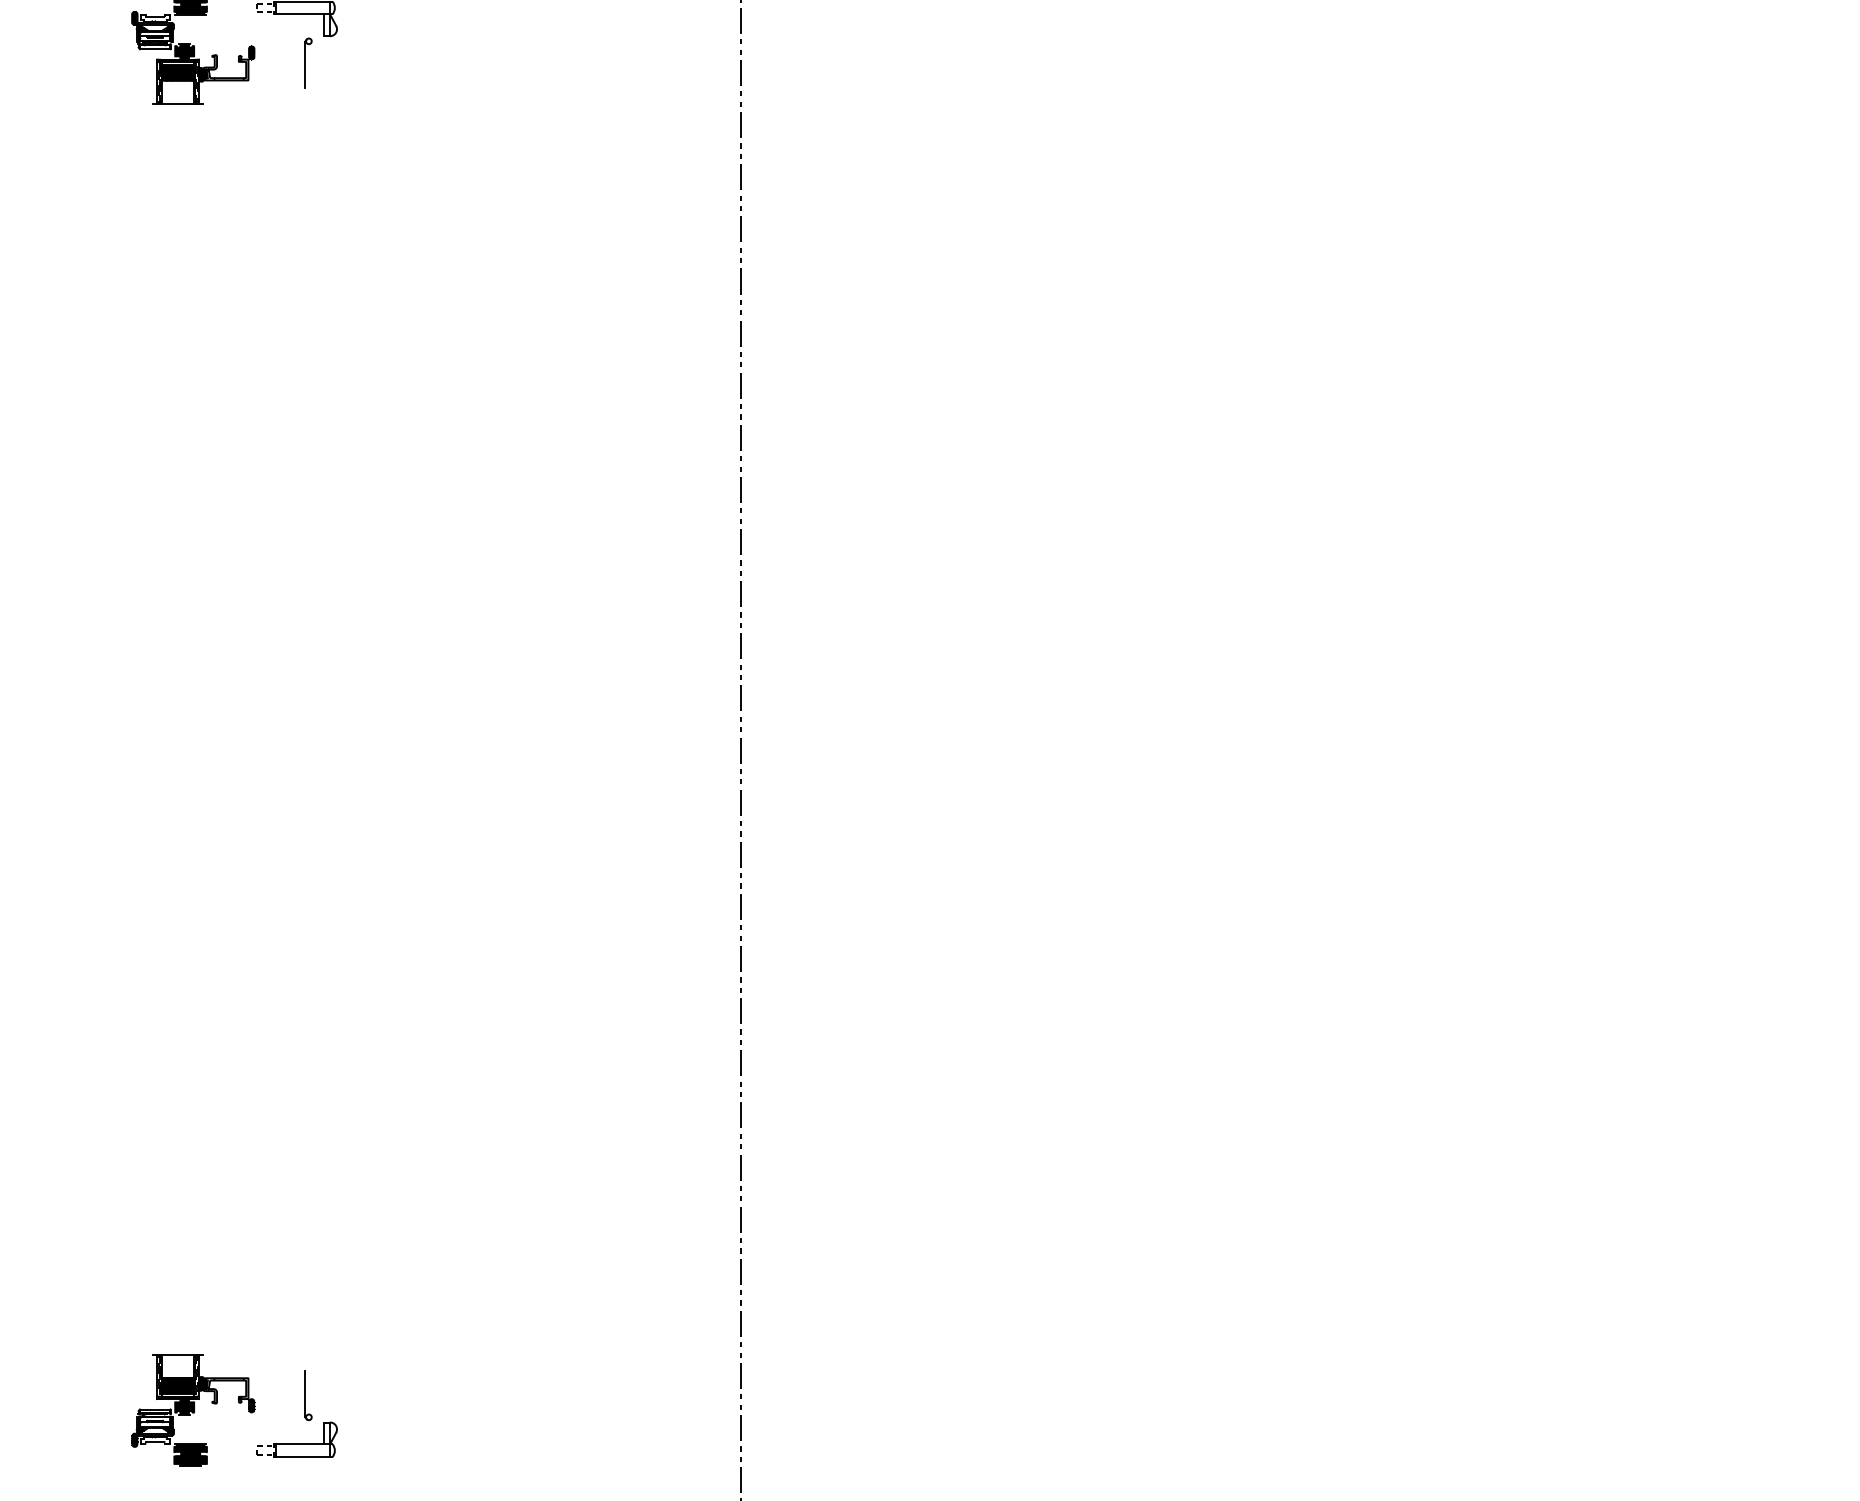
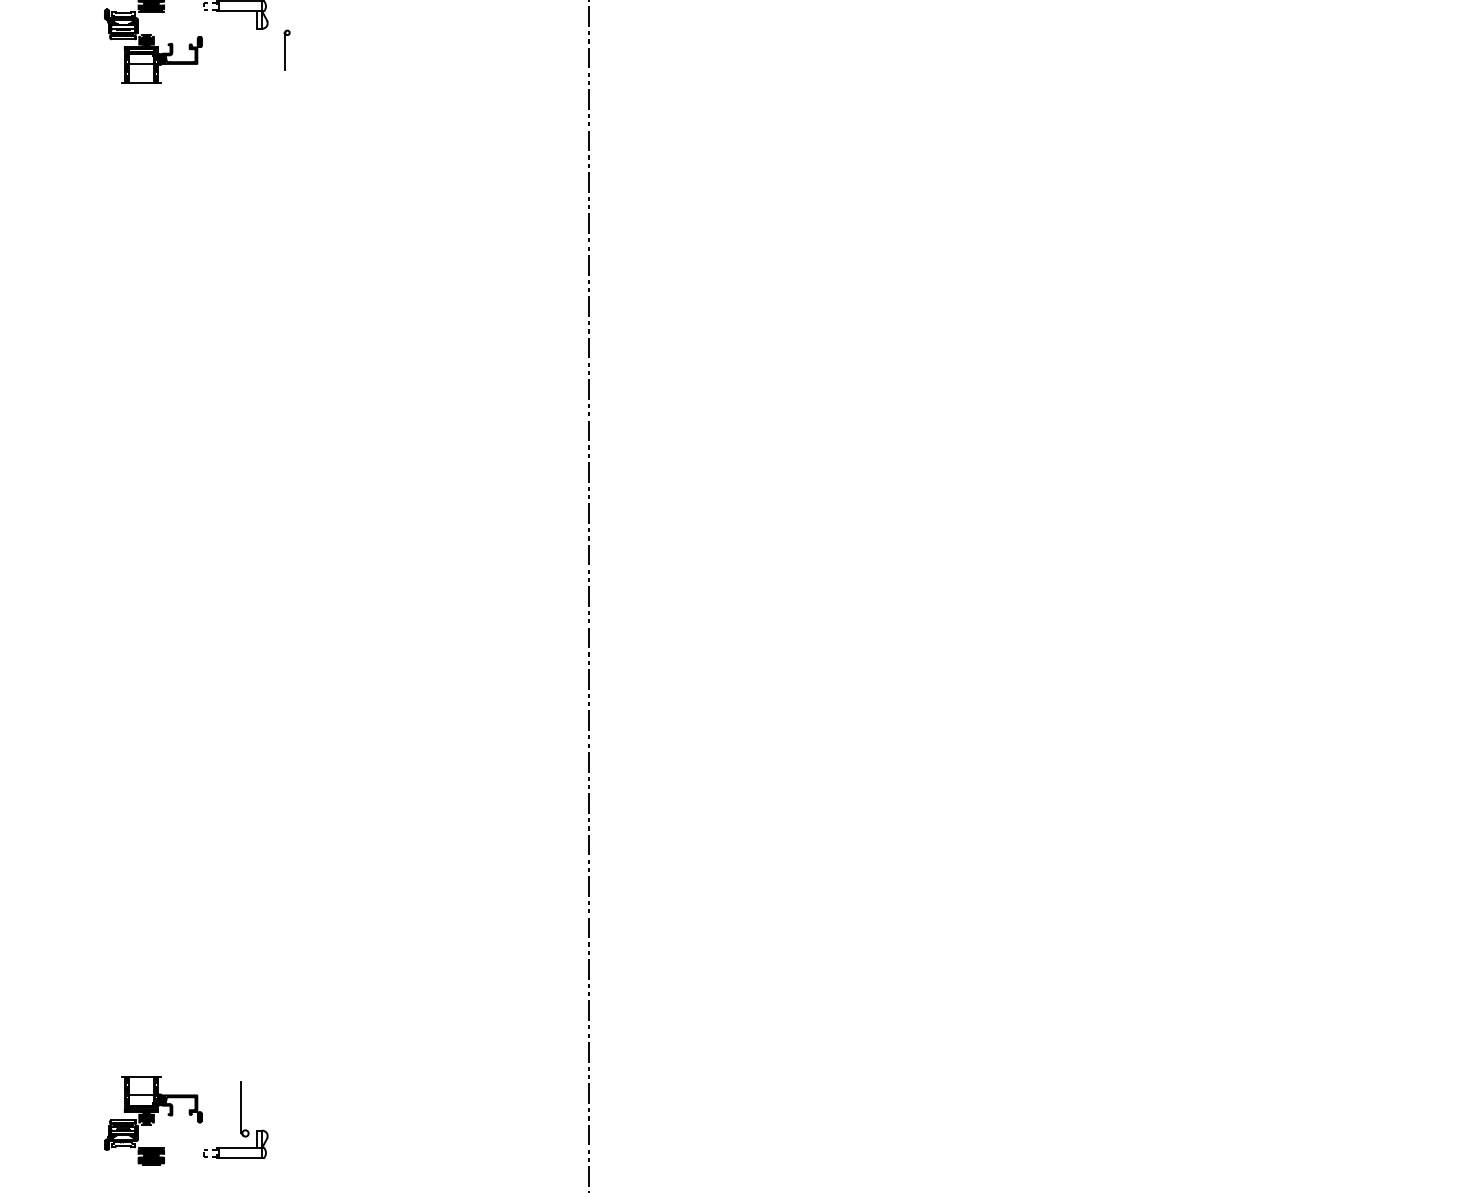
part: (308, 62) -> (287, 49), moved
hatch: (177, 73) -> (140, 58), removed
hatch: (177, 1384) -> (140, 1100), removed
part: (308, 1395) -> (245, 1109), size x1.4

